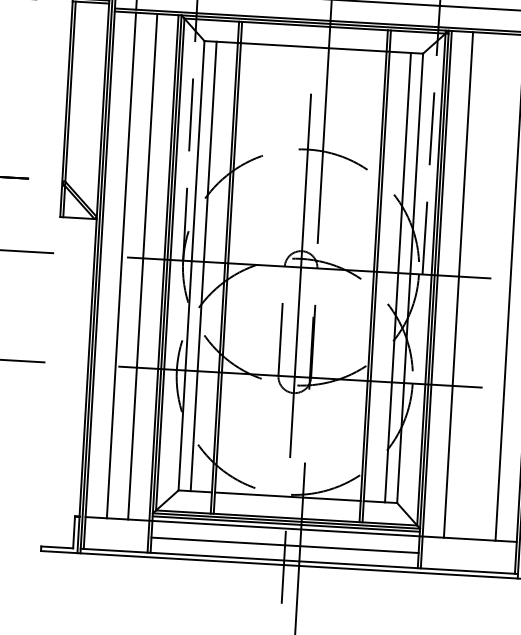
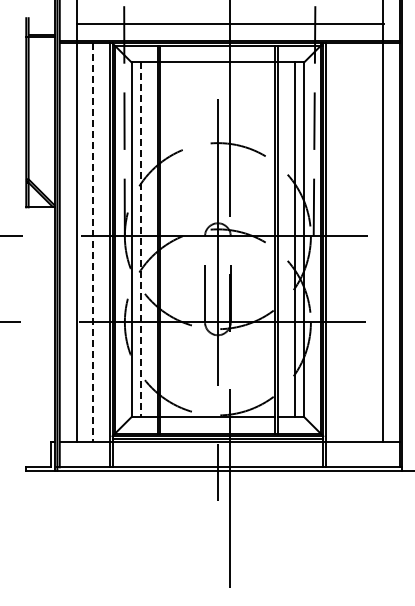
line: (142, 267) -> (93, 243), solid -> dashed
line: (203, 267) -> (141, 240), solid -> dashed
line: (458, 284) -> (342, 242), removed
line: (284, 545) -> (217, 455), removed

